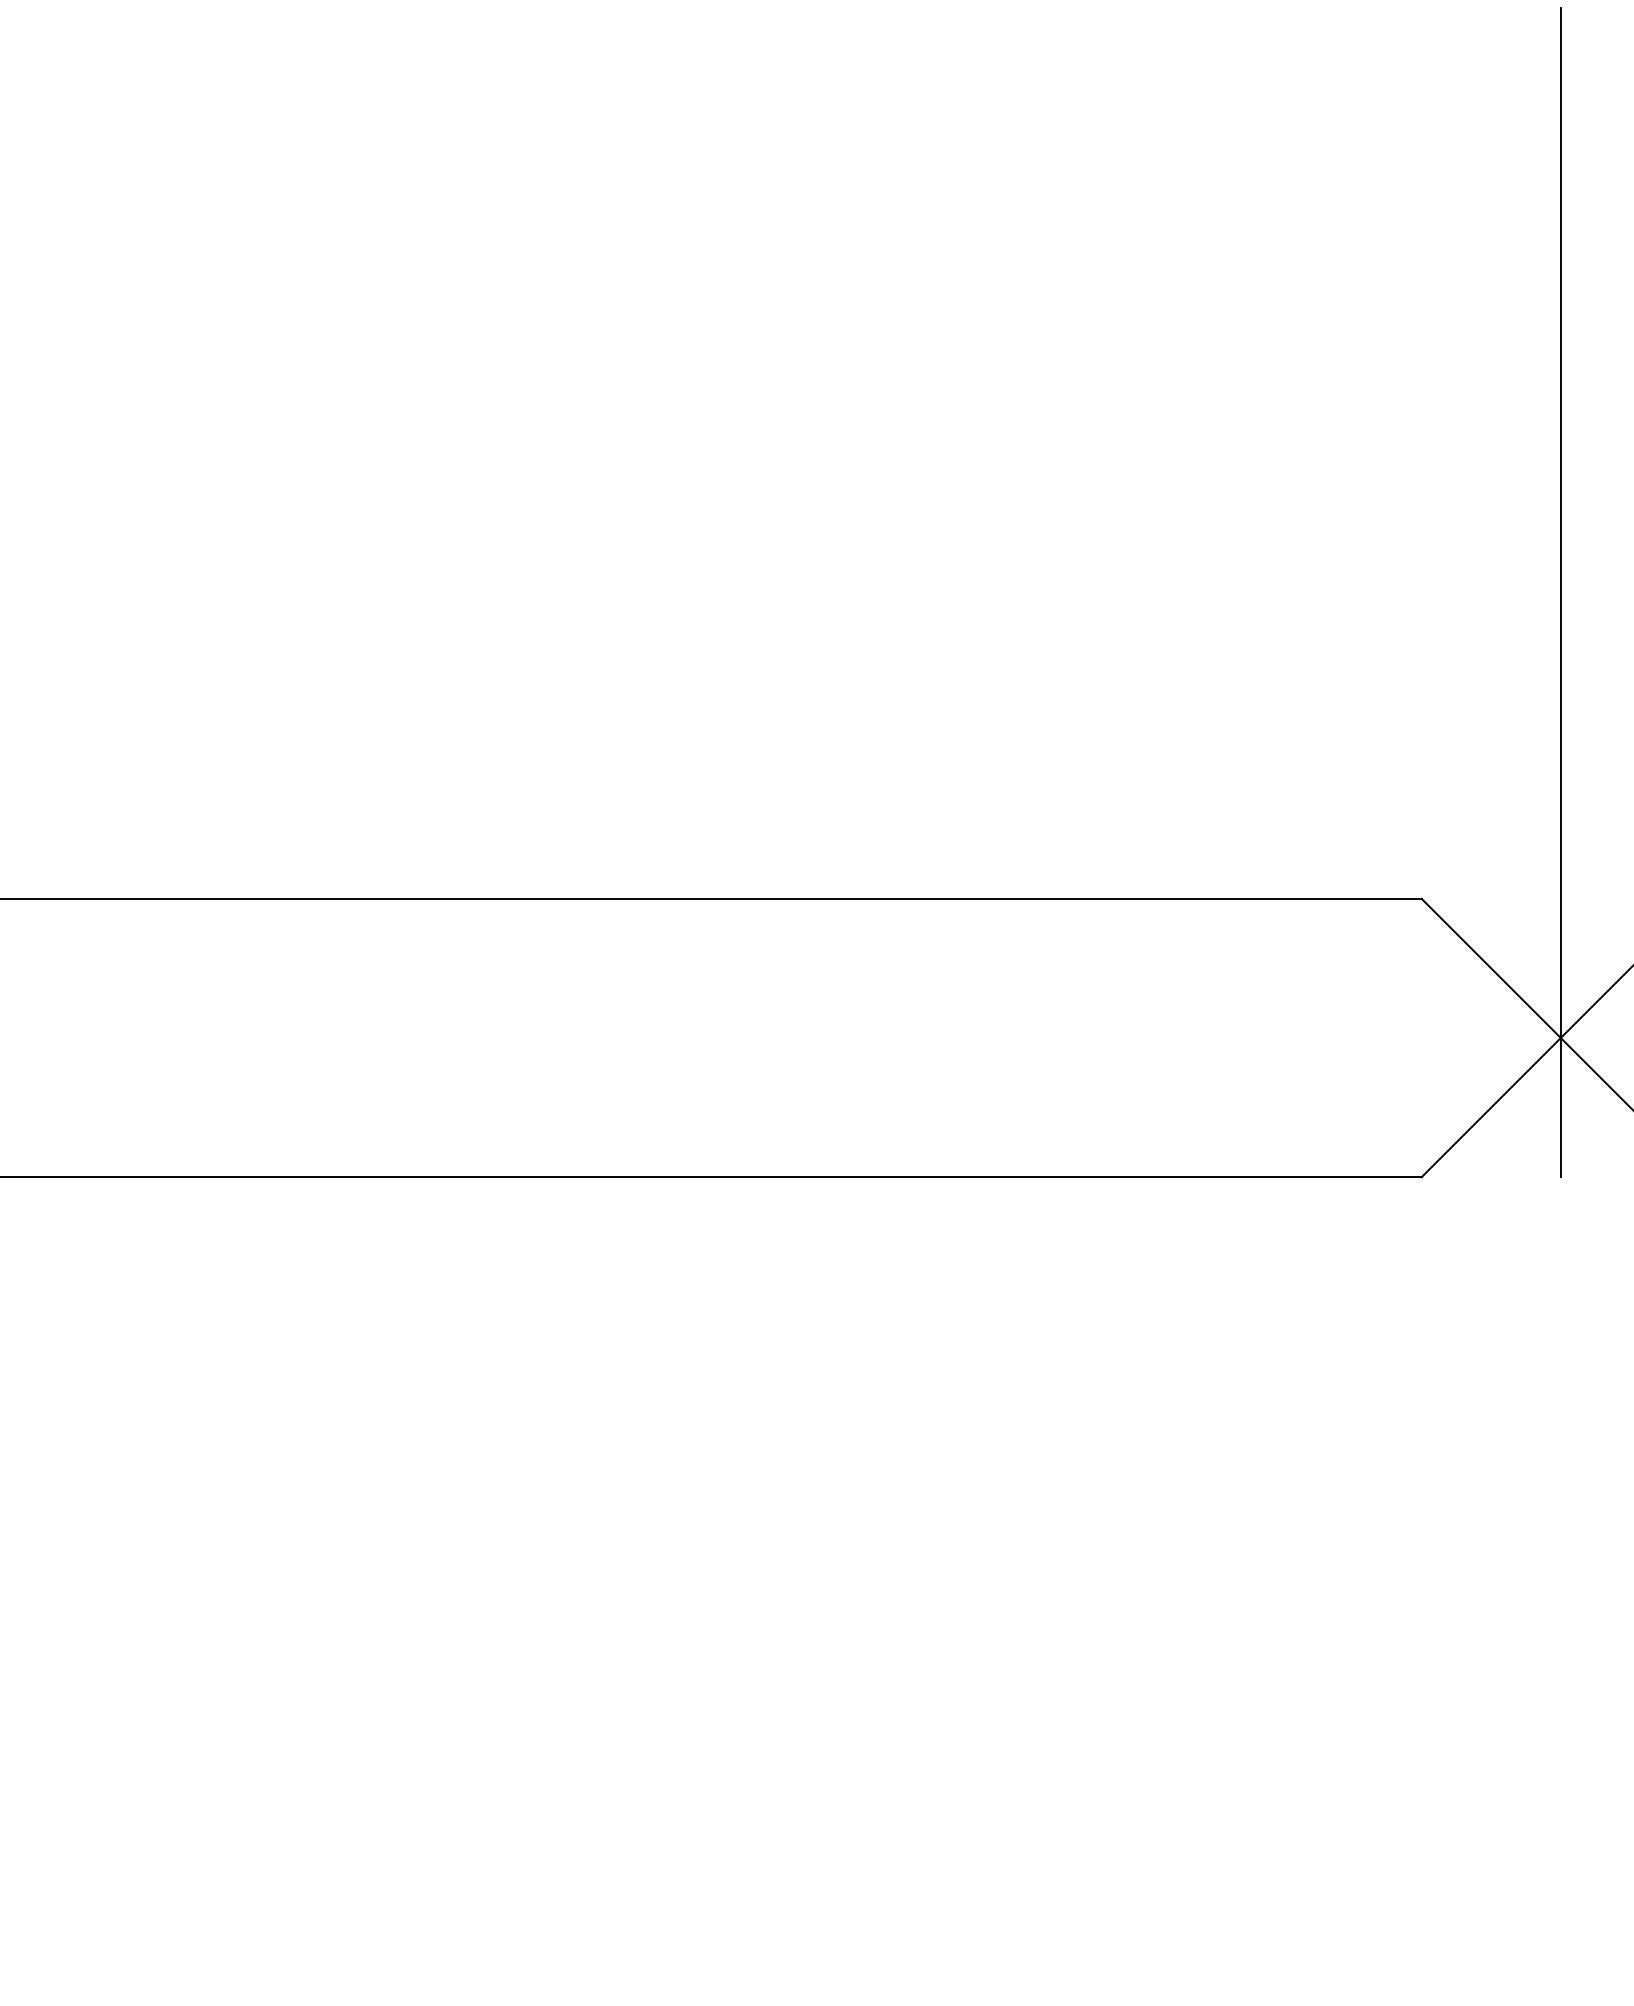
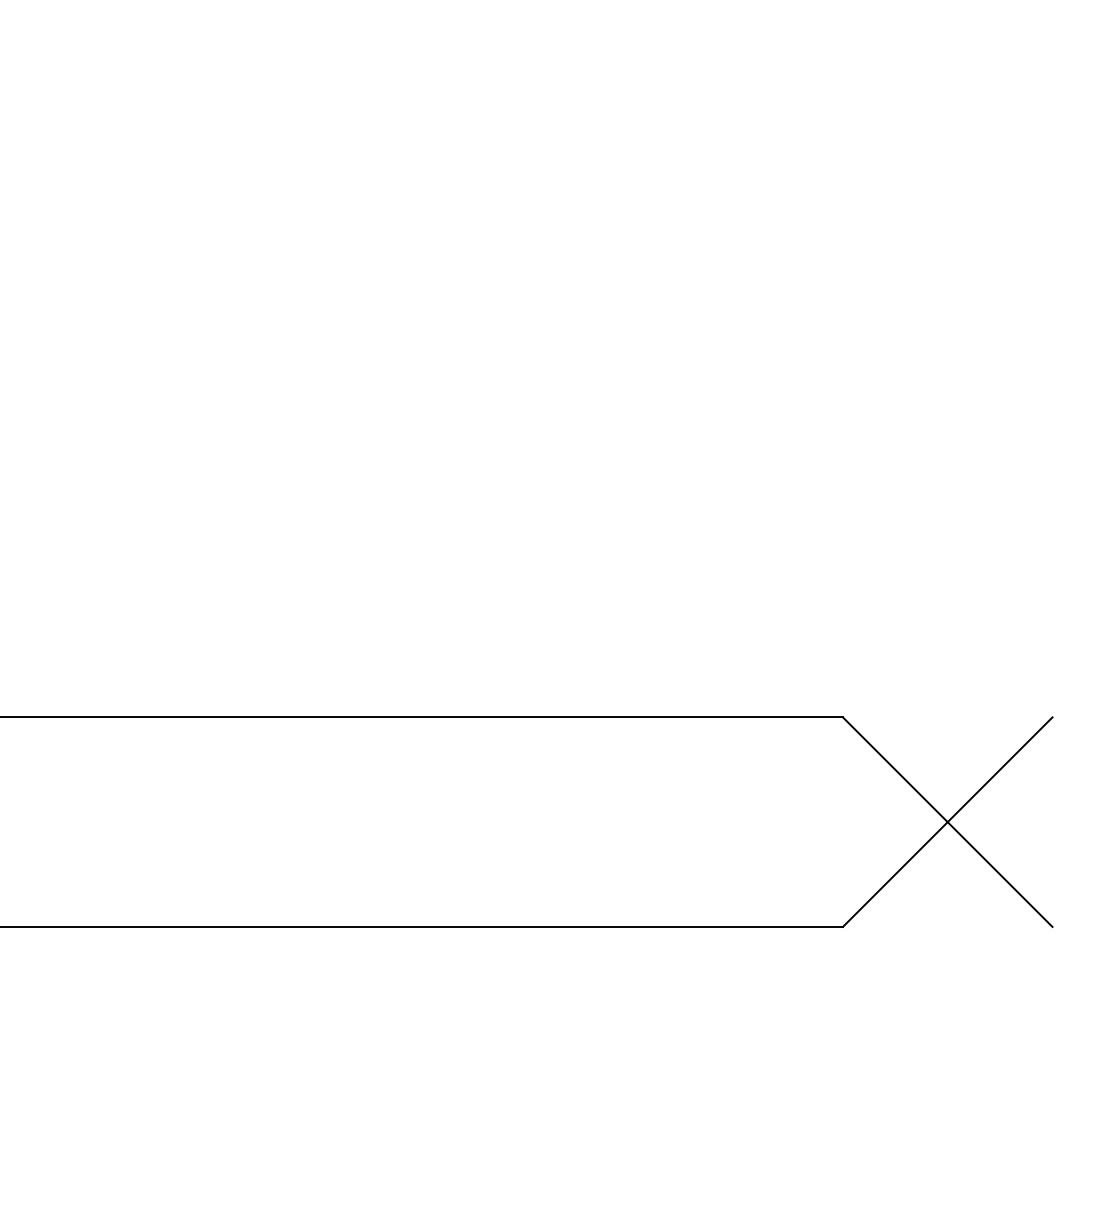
line: (1560, 592) -> (947, 486), removed

